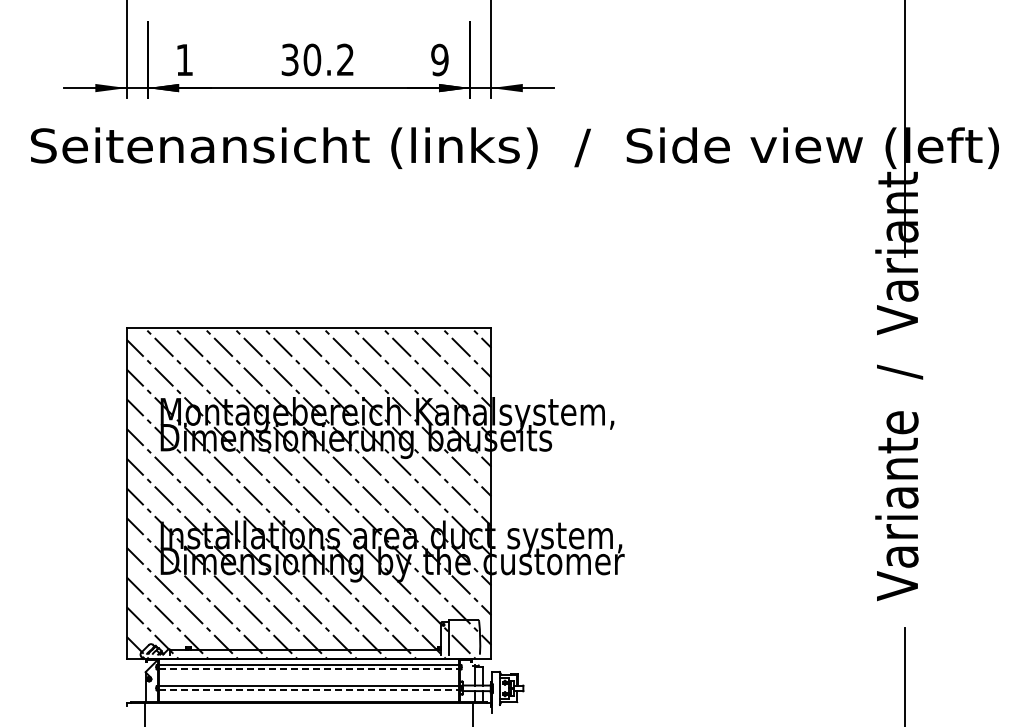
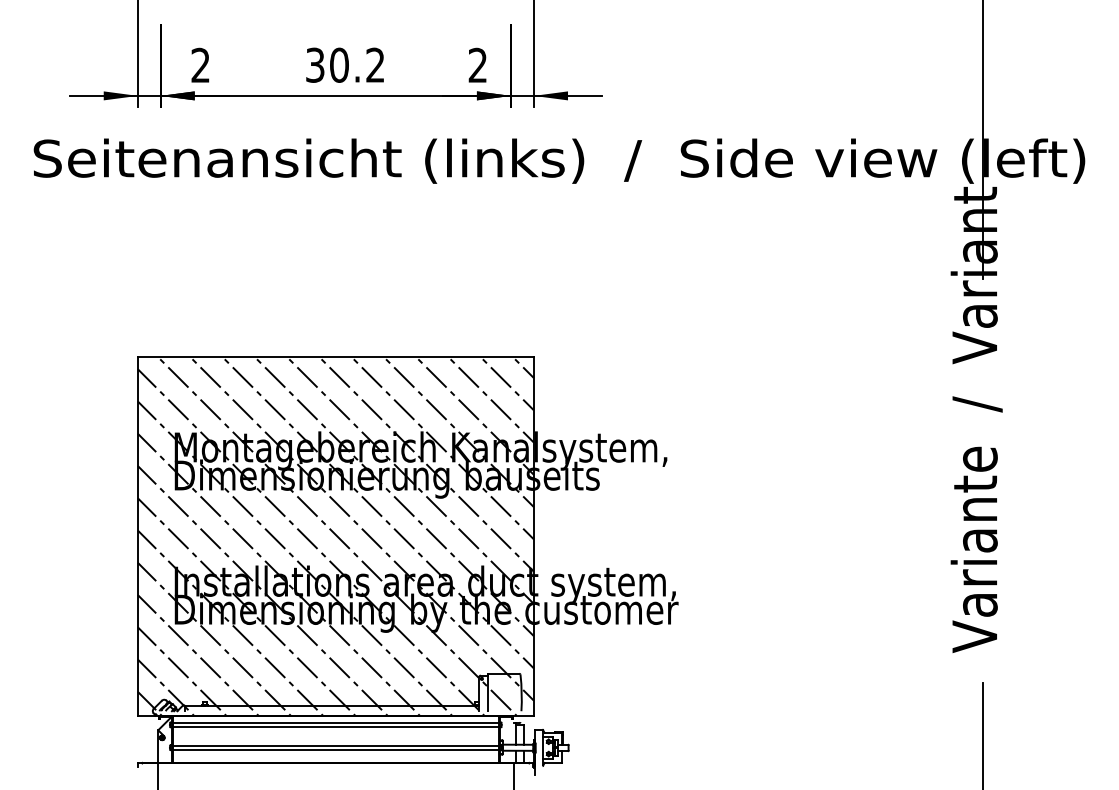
text: (184, 59) -> (200, 64), 1 -> 2
text: (439, 60) -> (477, 65), 9 -> 2
line: (309, 669) -> (336, 727), dashed -> solid
line: (309, 690) -> (336, 750), dashed -> solid

